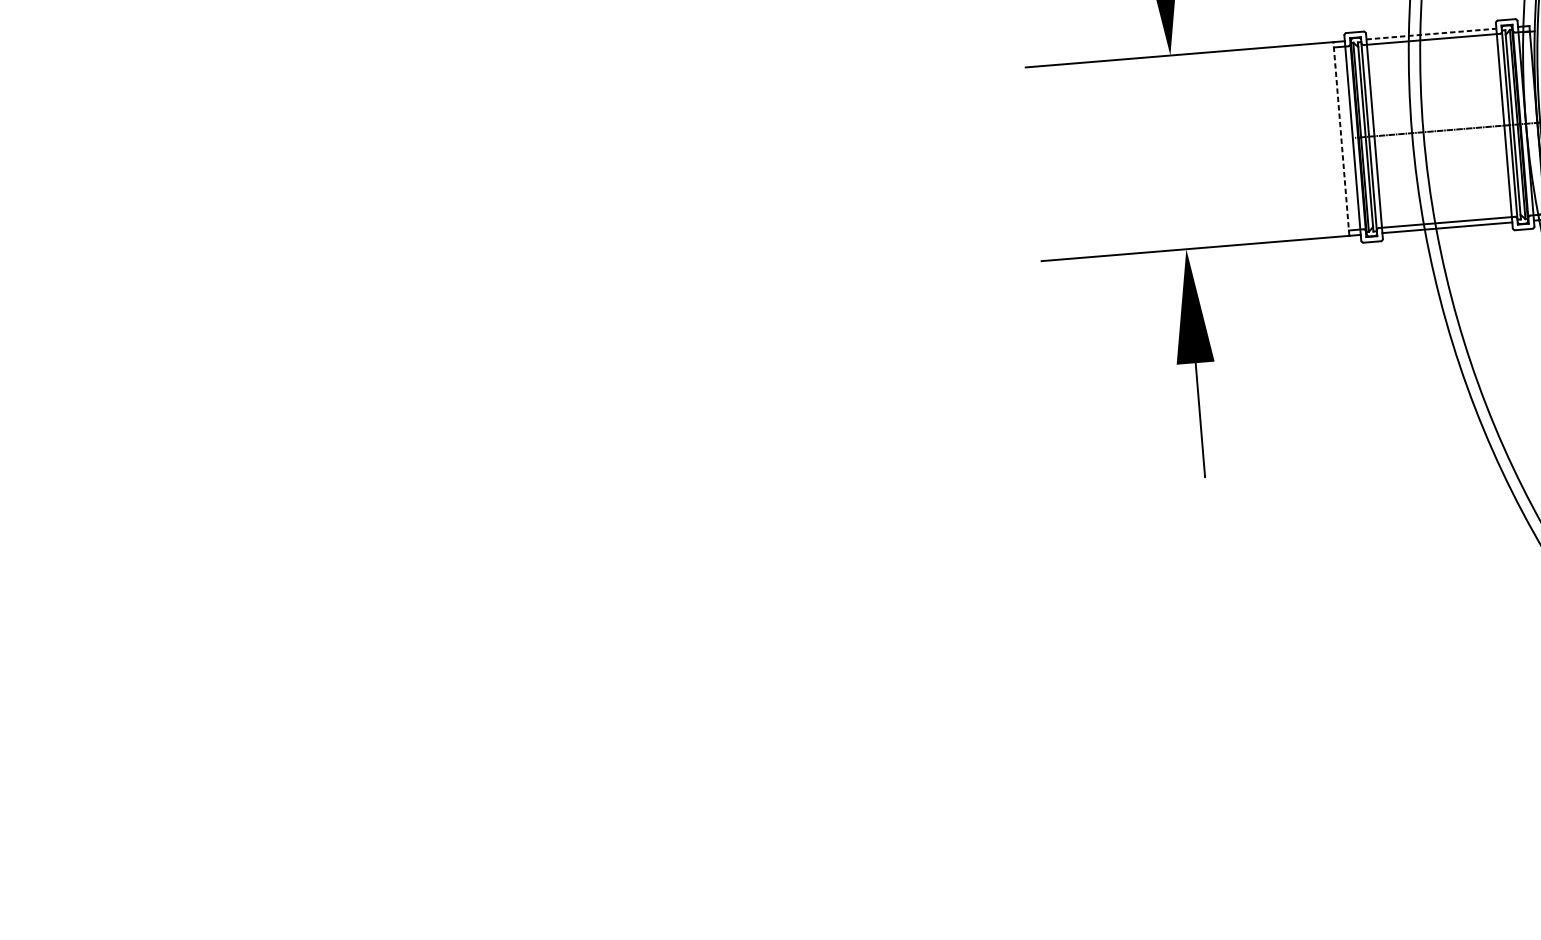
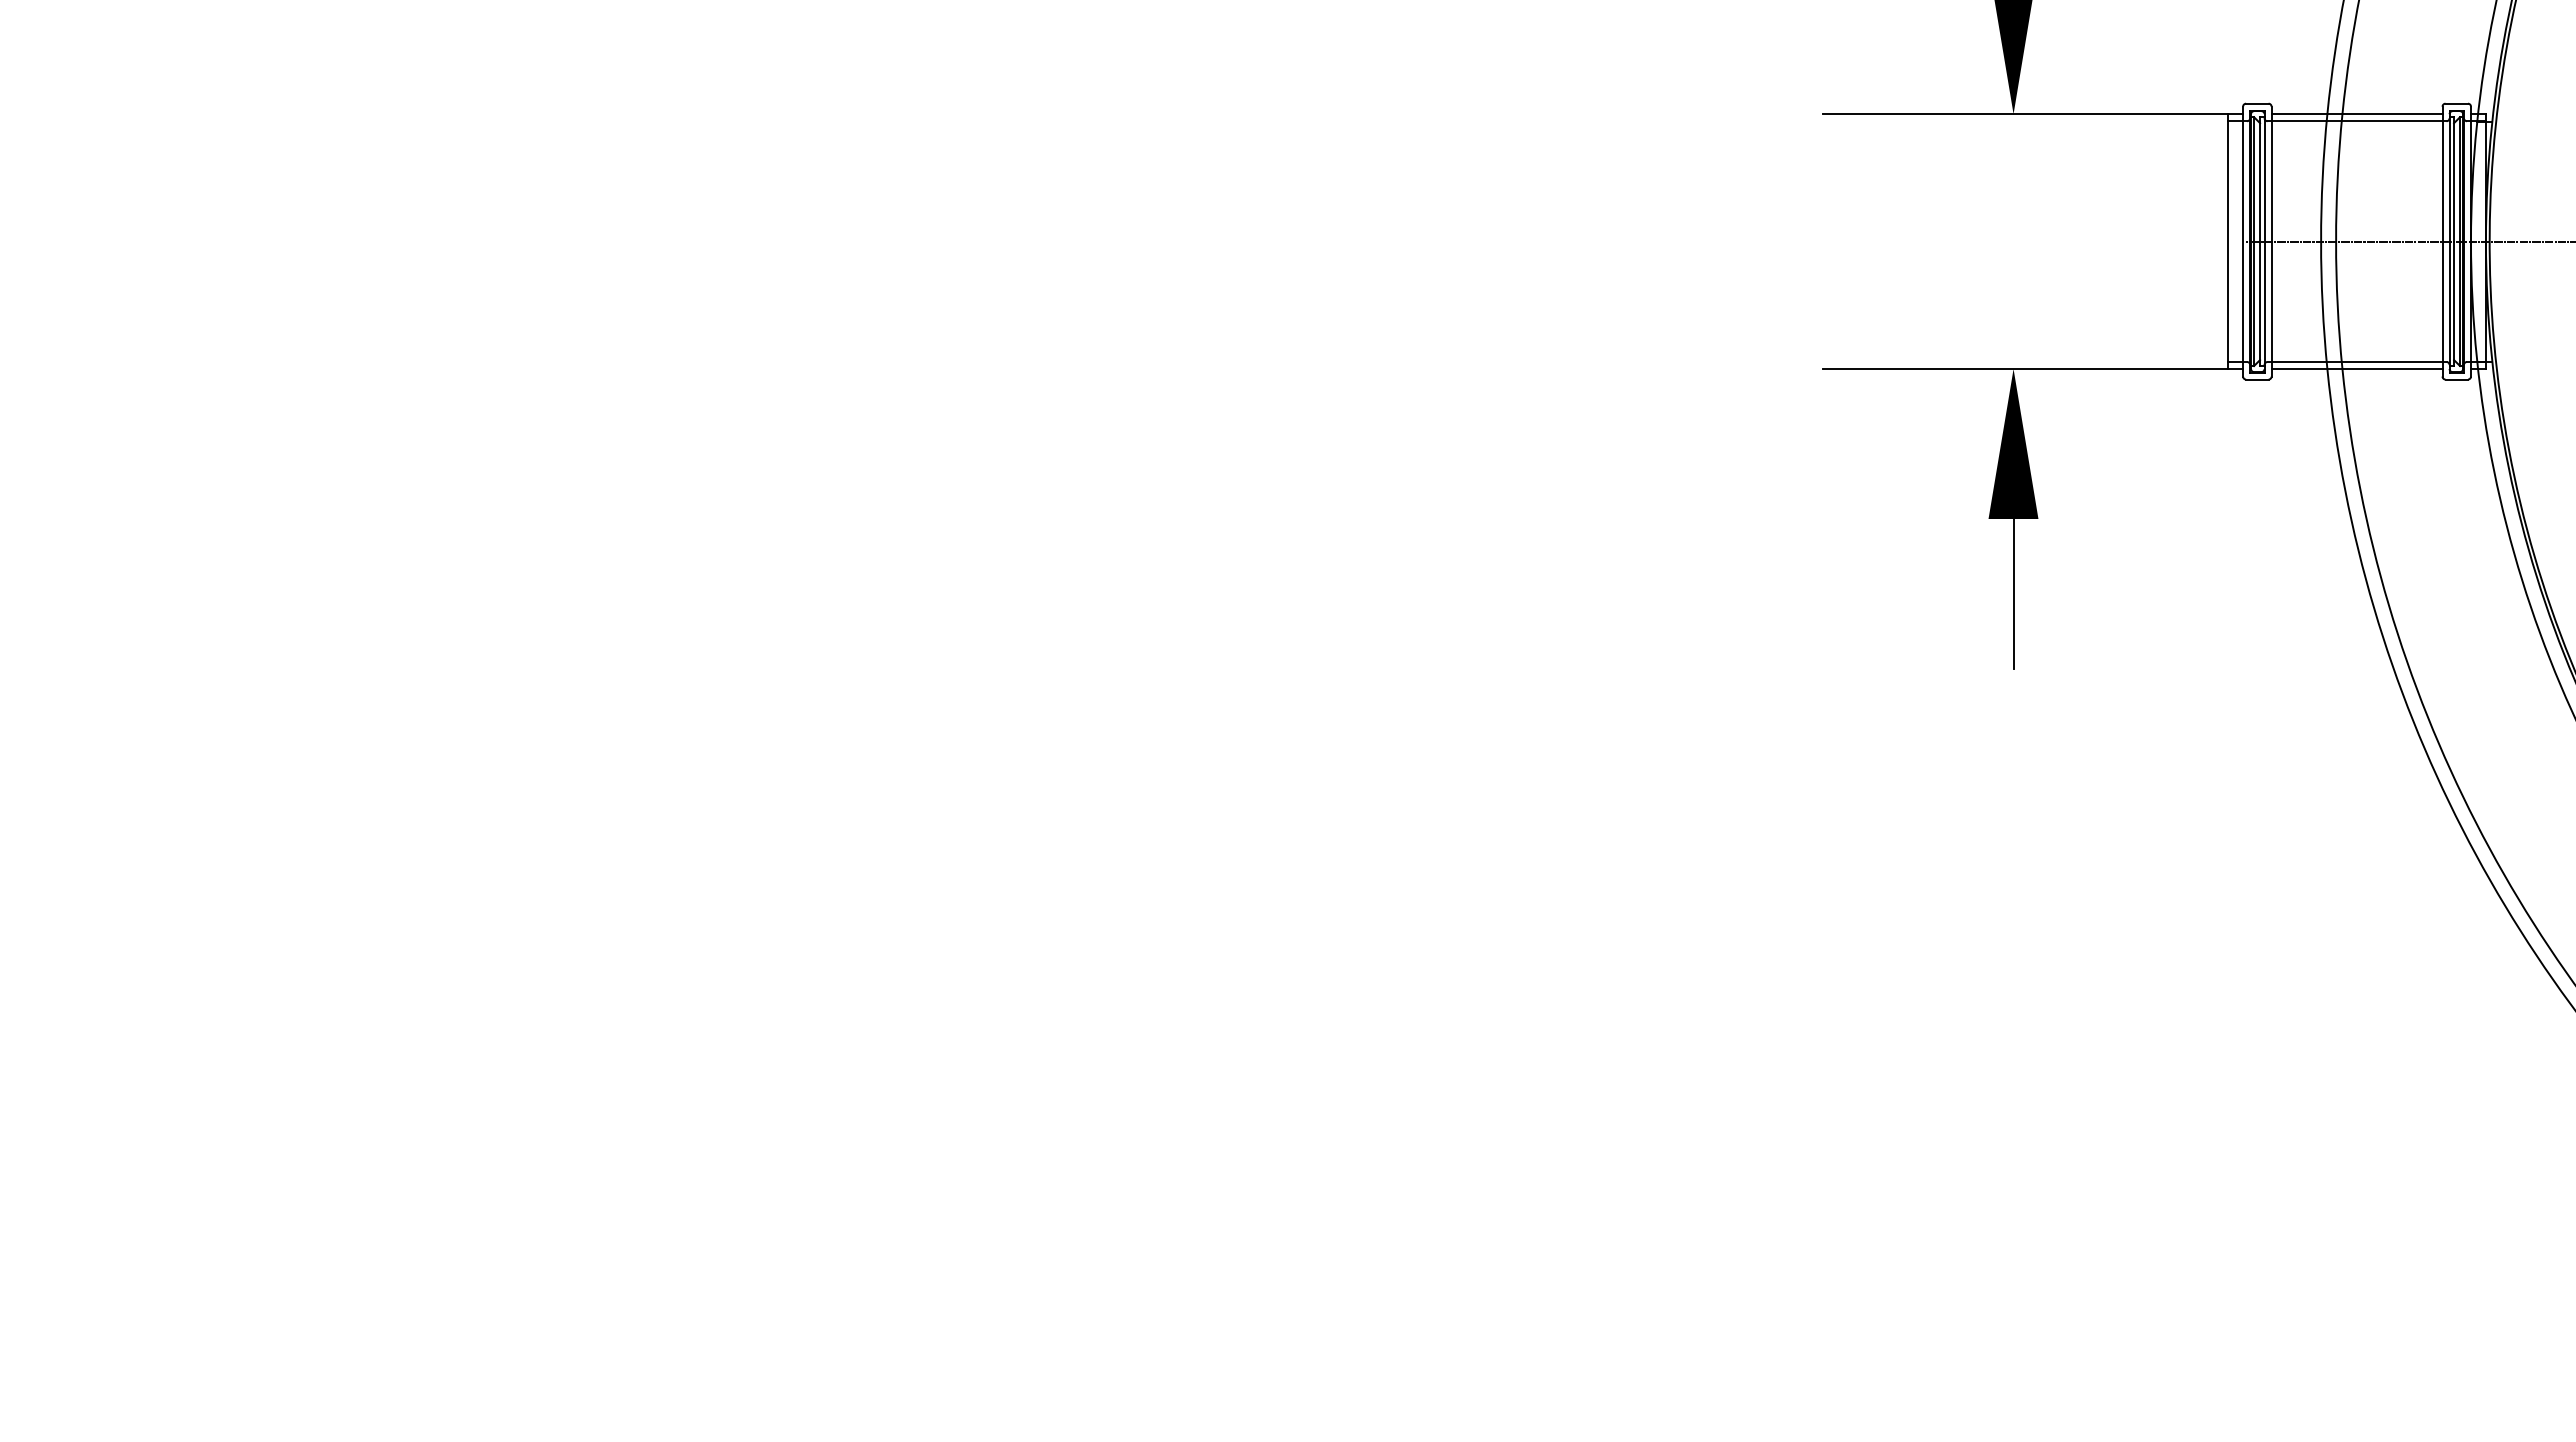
line: (1431, 34) -> (2357, 114), dashed -> solid
line: (1341, 138) -> (2228, 241), dashed -> solid

